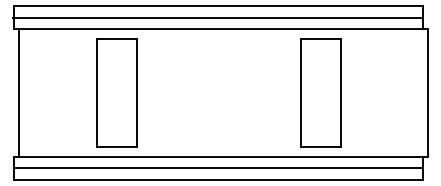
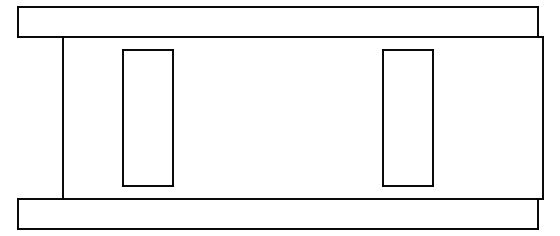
line: (217, 18) -> (276, 23), removed
line: (18, 92) -> (62, 117), moved
line: (218, 167) -> (277, 212), removed

